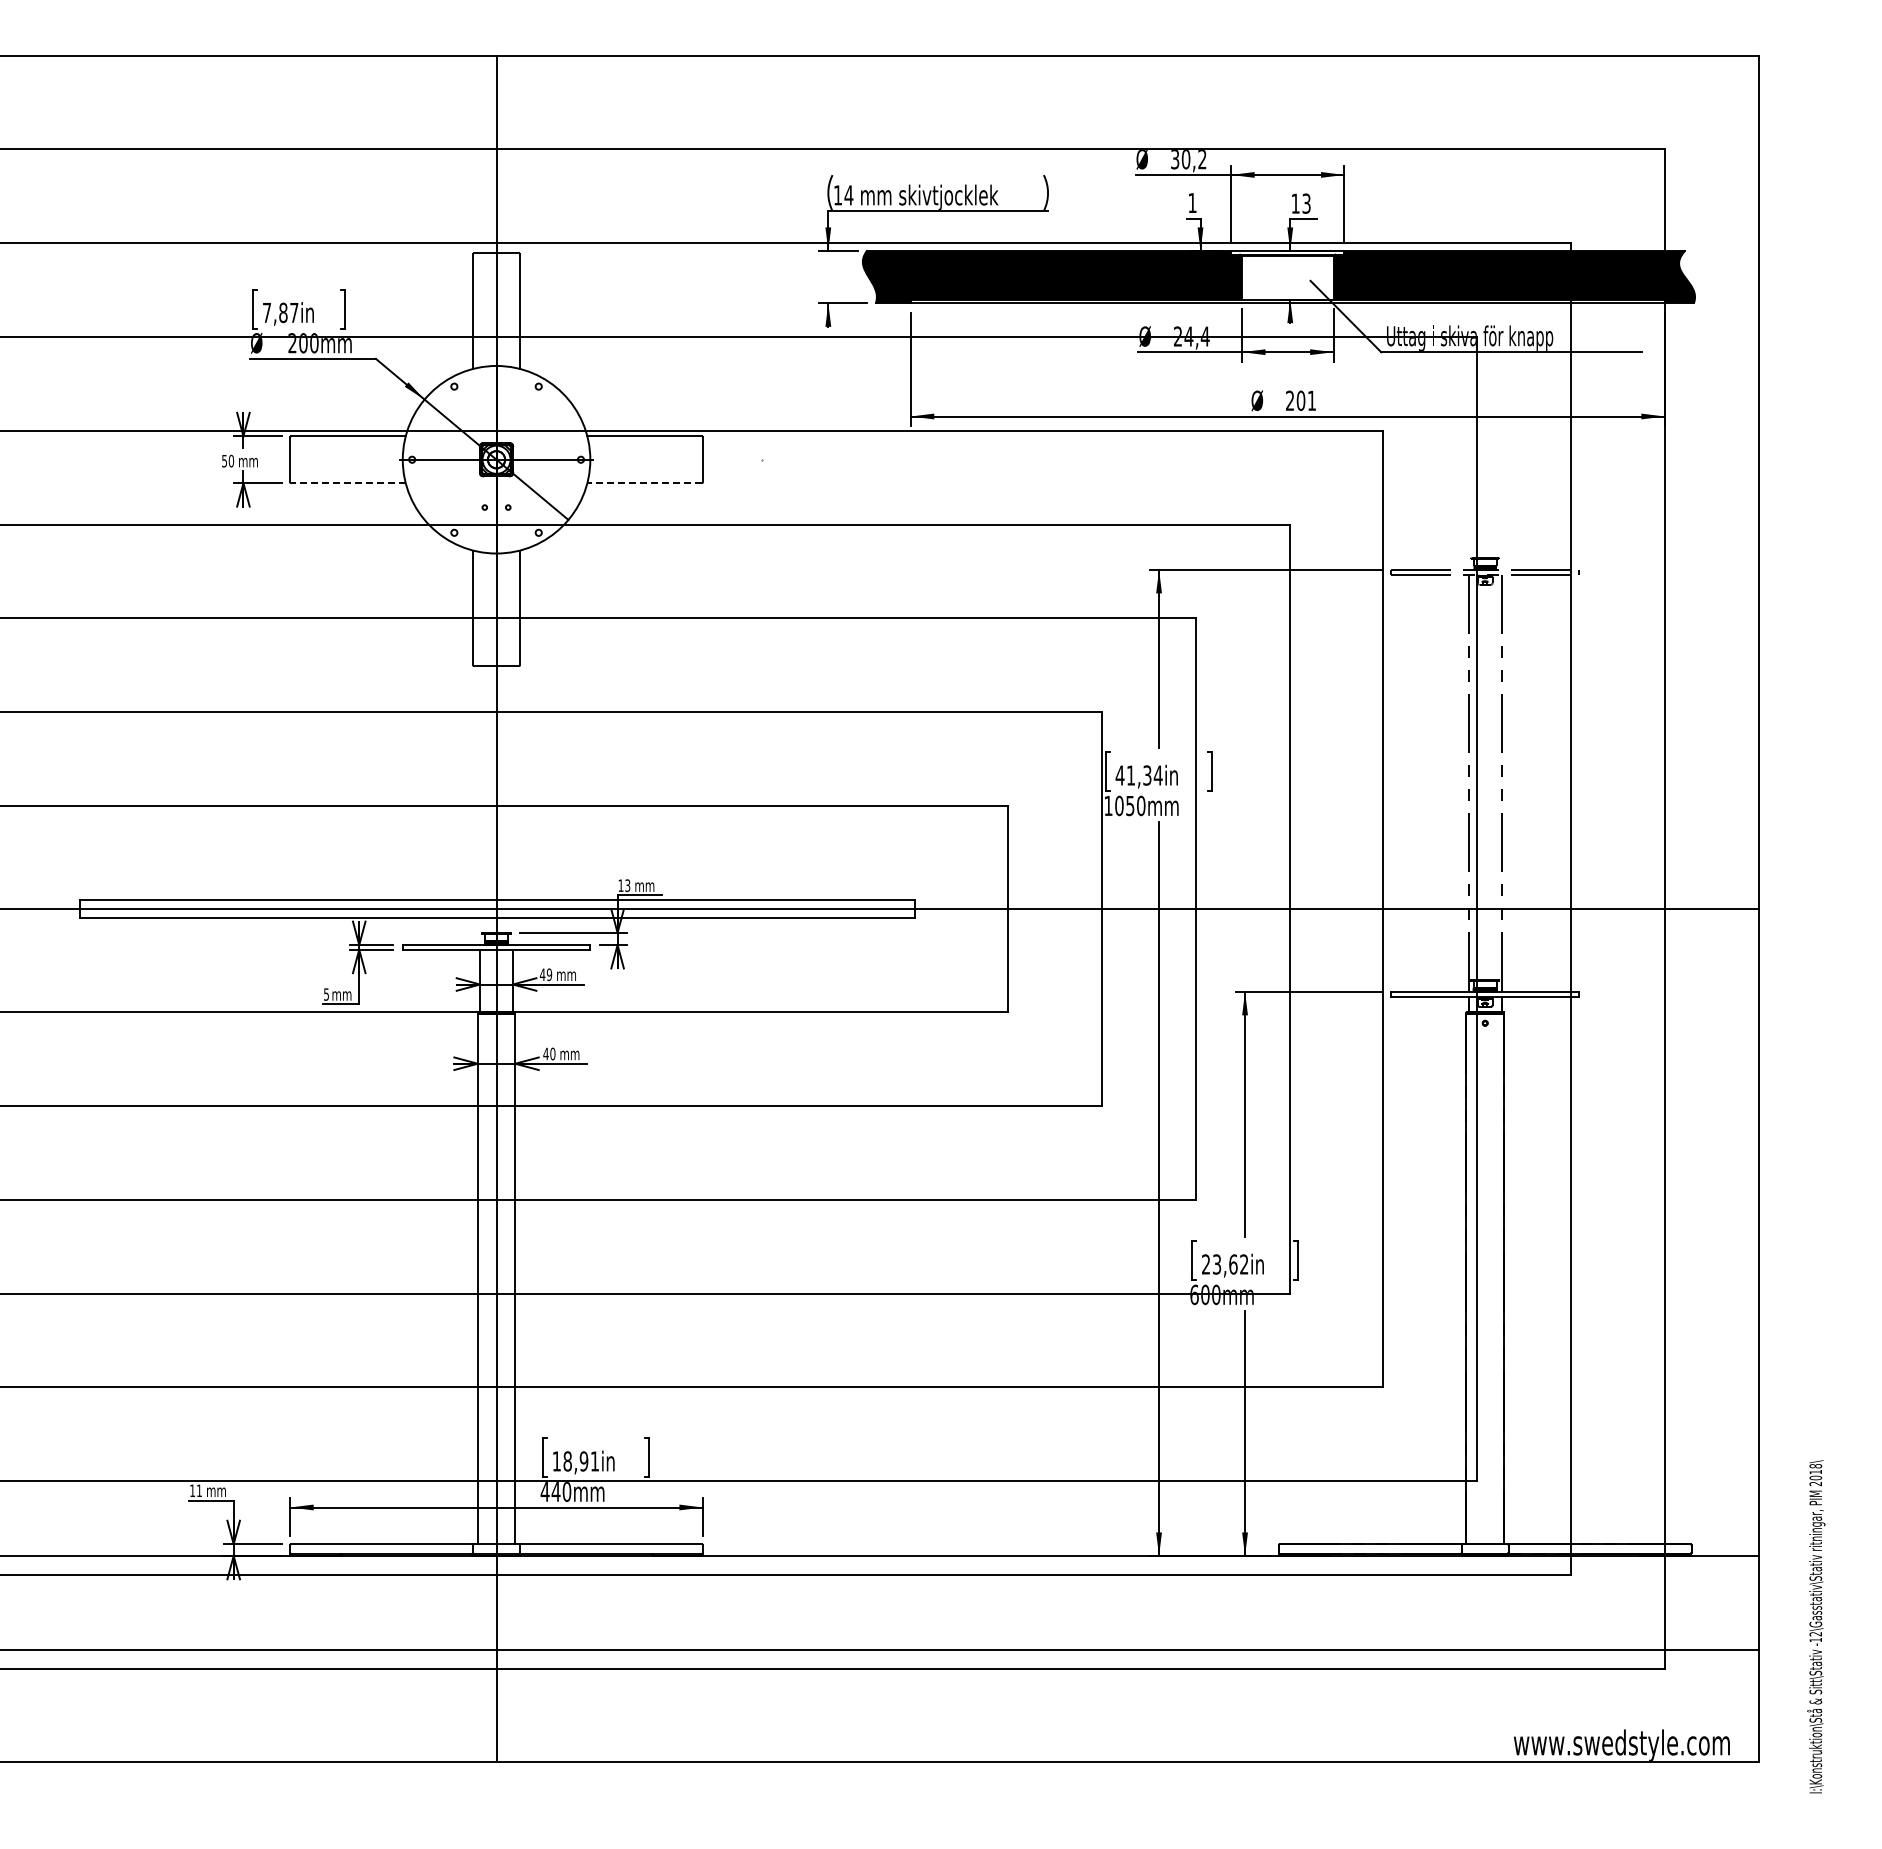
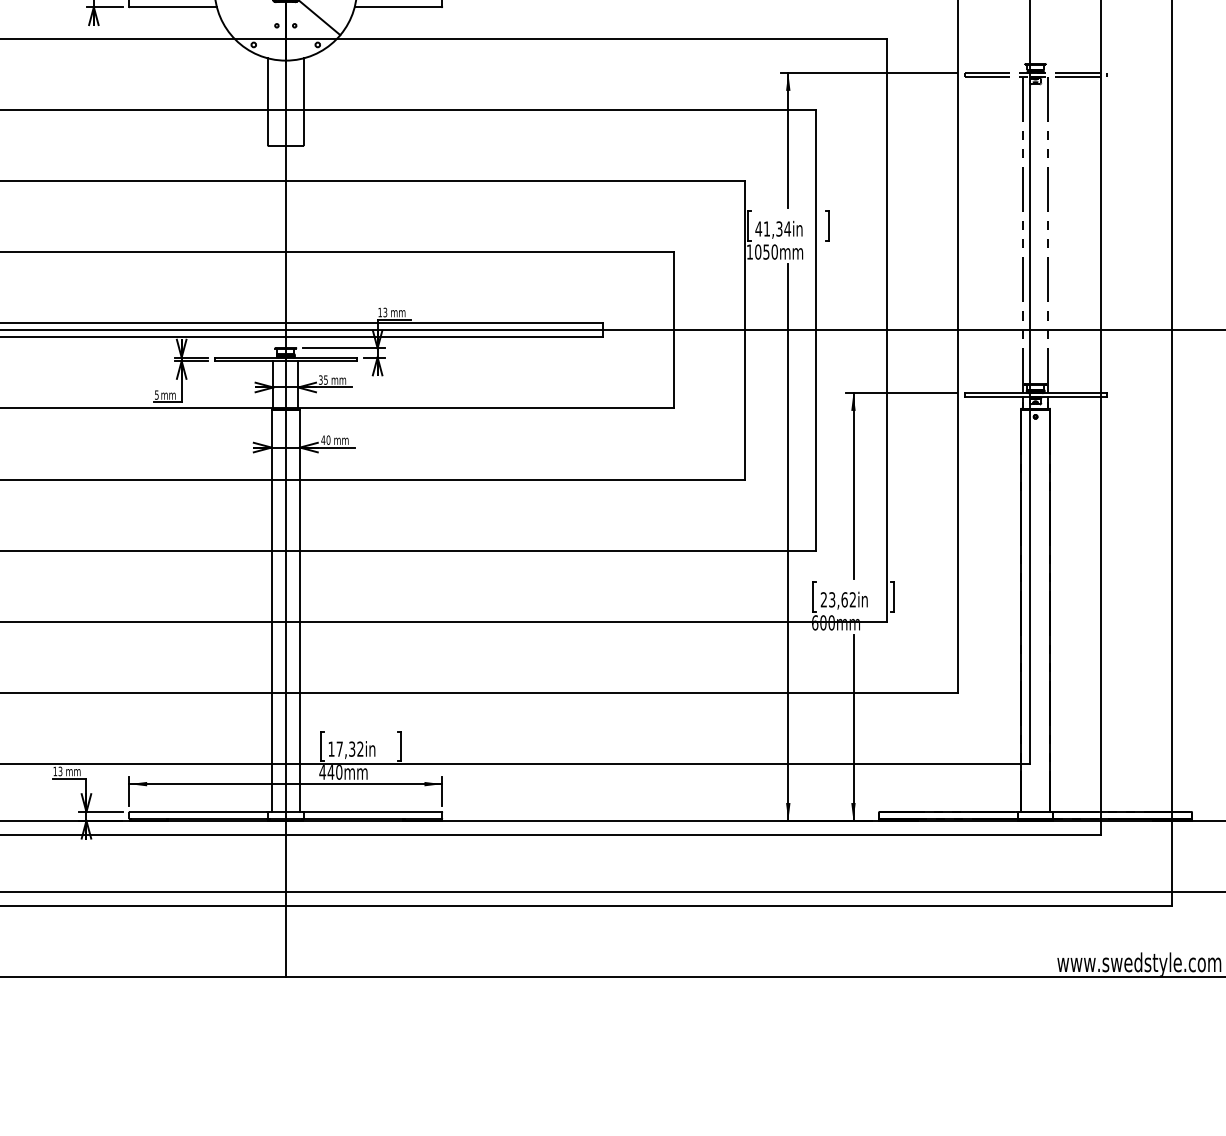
line: (347, 483) -> (172, 7), dashed -> solid
line: (644, 483) -> (398, 7), dashed -> solid
text: (545, 974) -> (322, 379), 49 -> 35
text: (580, 1461) -> (349, 749), 18,91in -> 17,32in
text: (198, 1490) -> (59, 771), 11 -> 13

